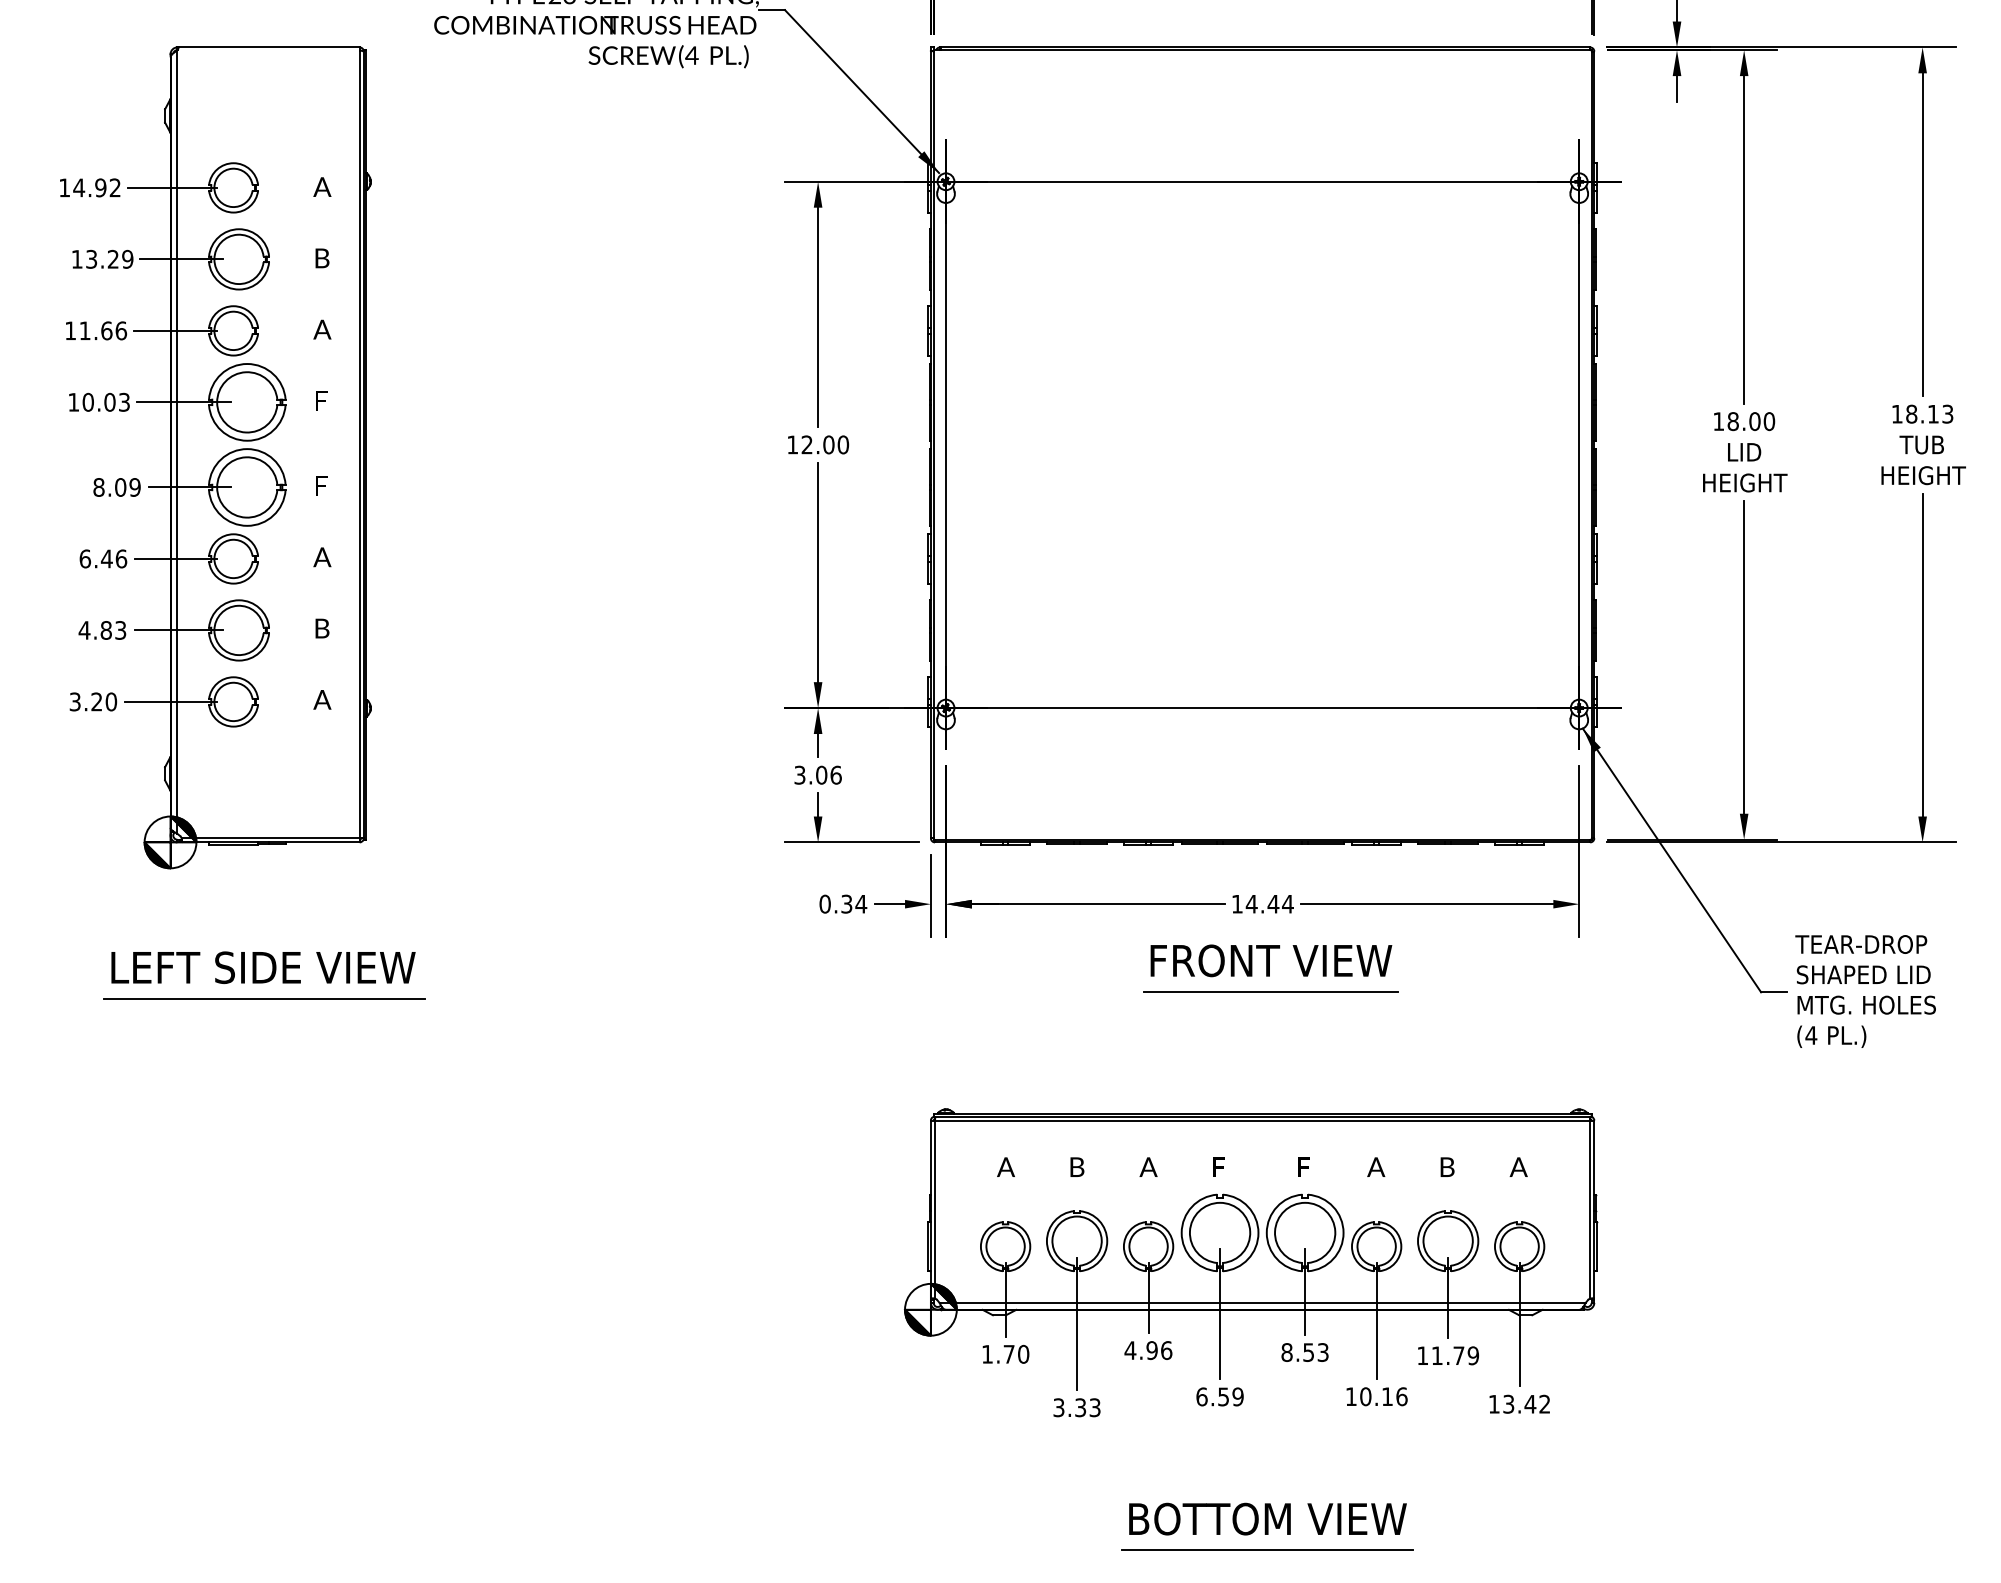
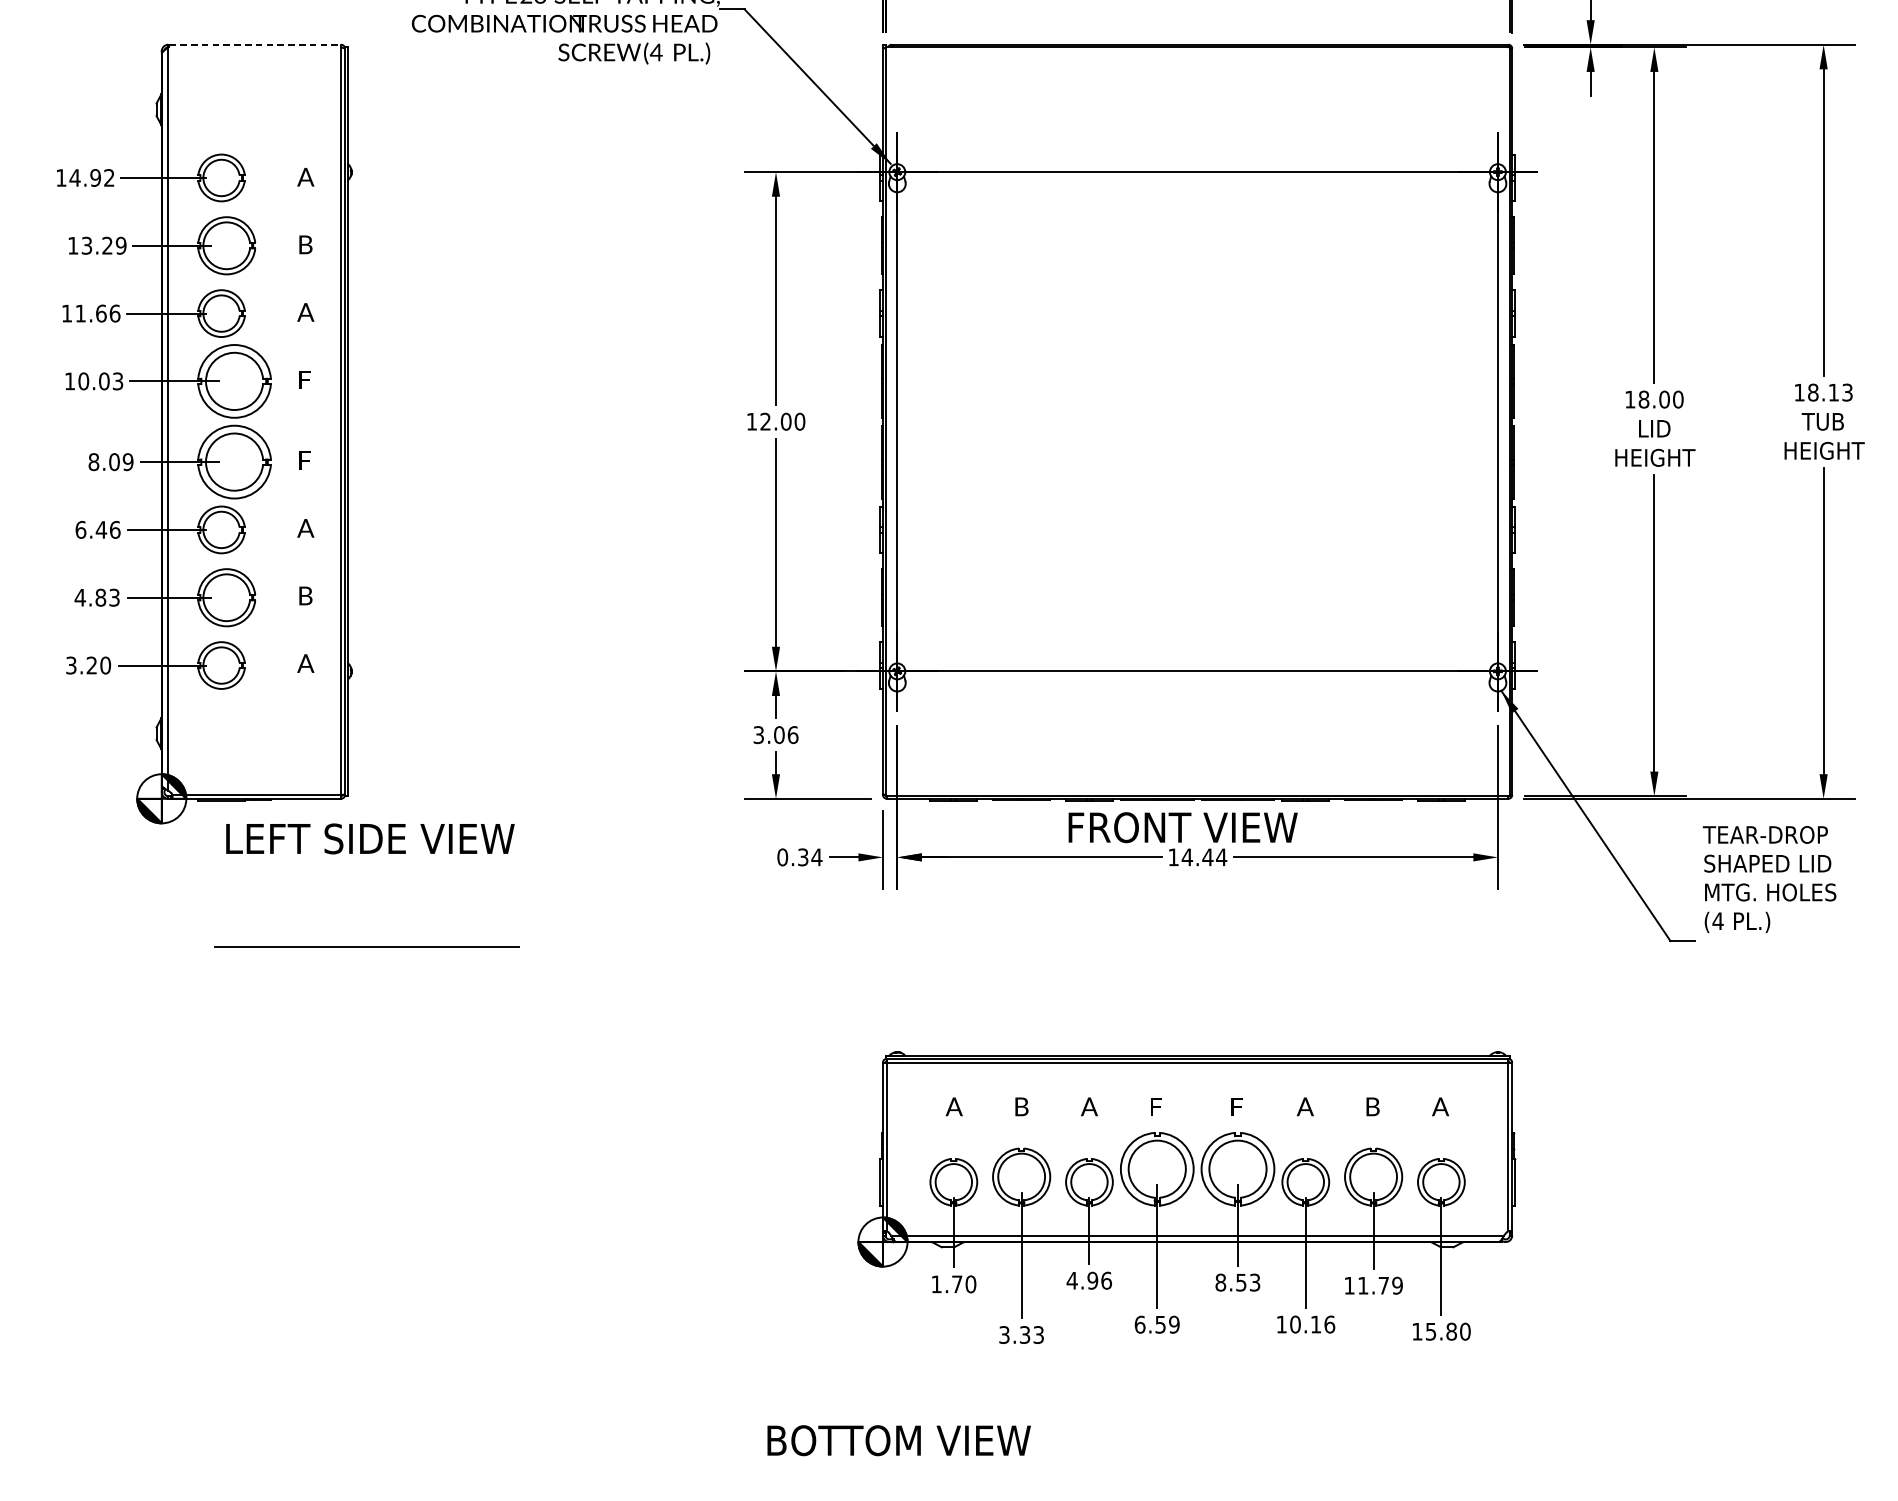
line: (269, 47) -> (255, 44), solid -> dashed
text: (1271, 960) -> (1183, 827), moved
text: (263, 967) -> (370, 838), moved
text: (1865, 991) -> (1769, 879), moved
line: (1270, 992) -> (1205, 941), removed
line: (264, 998) -> (366, 946), moved
text: (1526, 1403) -> (1447, 1330), 13.42 -> 15.80
text: (1267, 1518) -> (898, 1440), moved
line: (1267, 1550) -> (1202, 1470), removed

